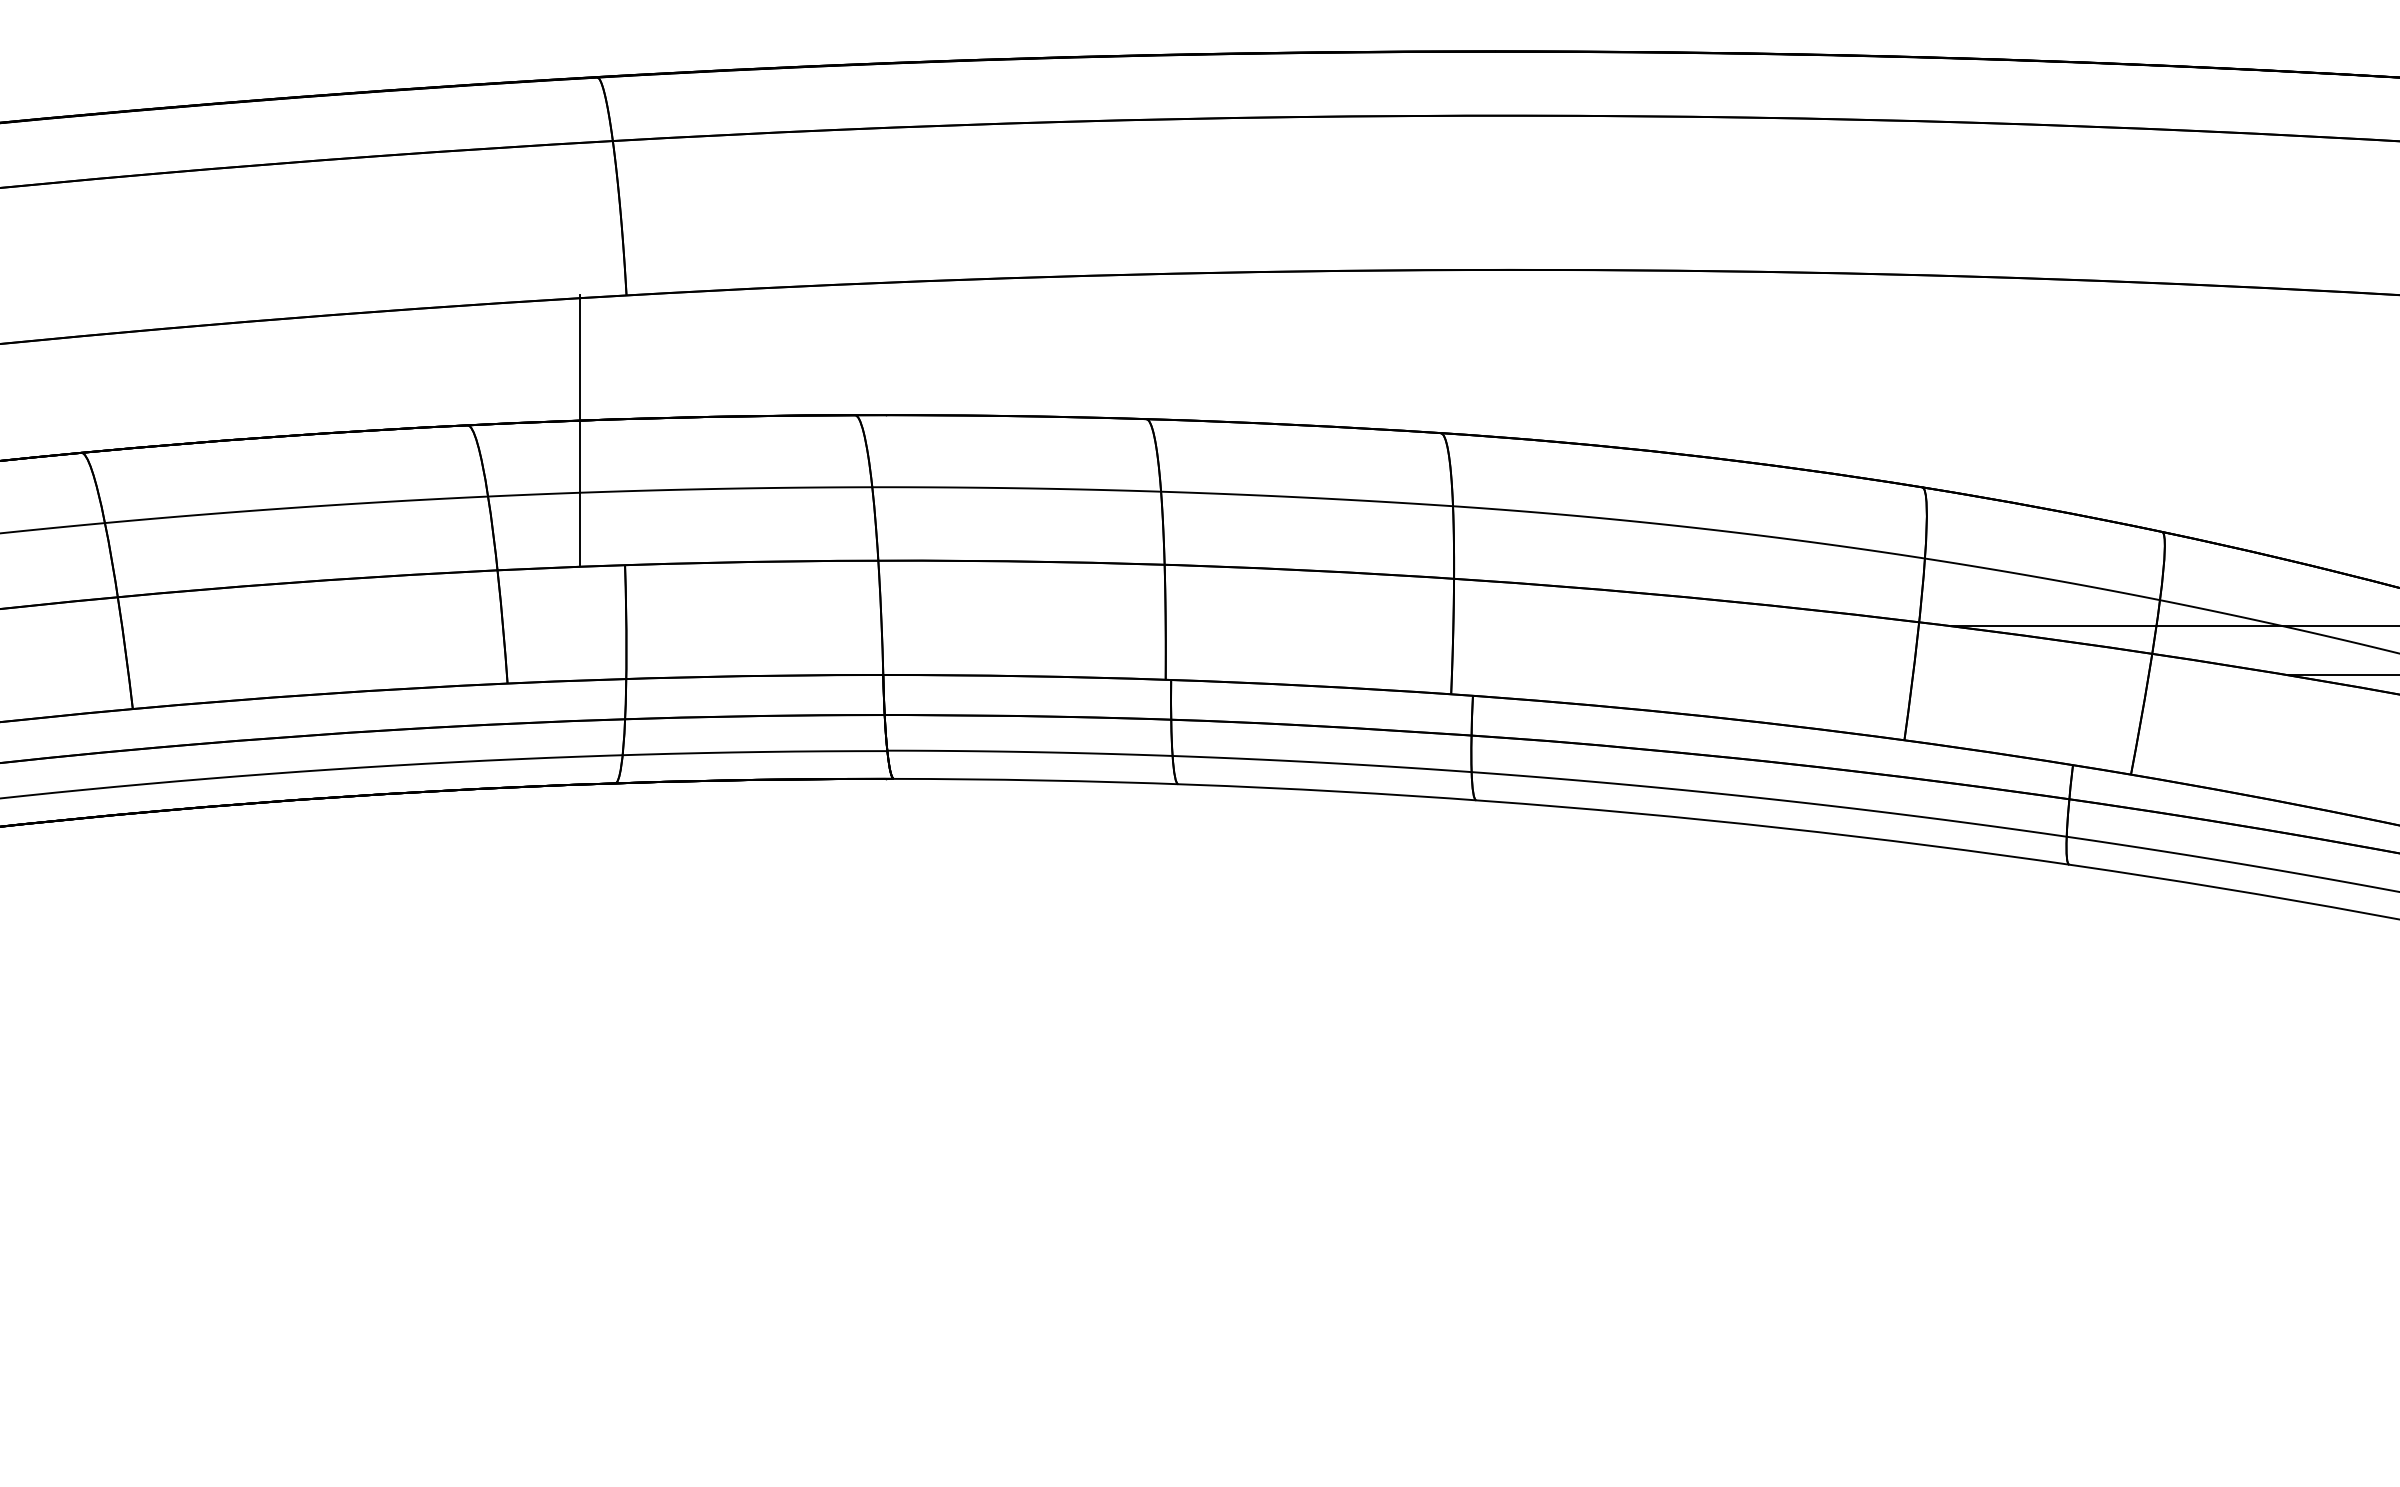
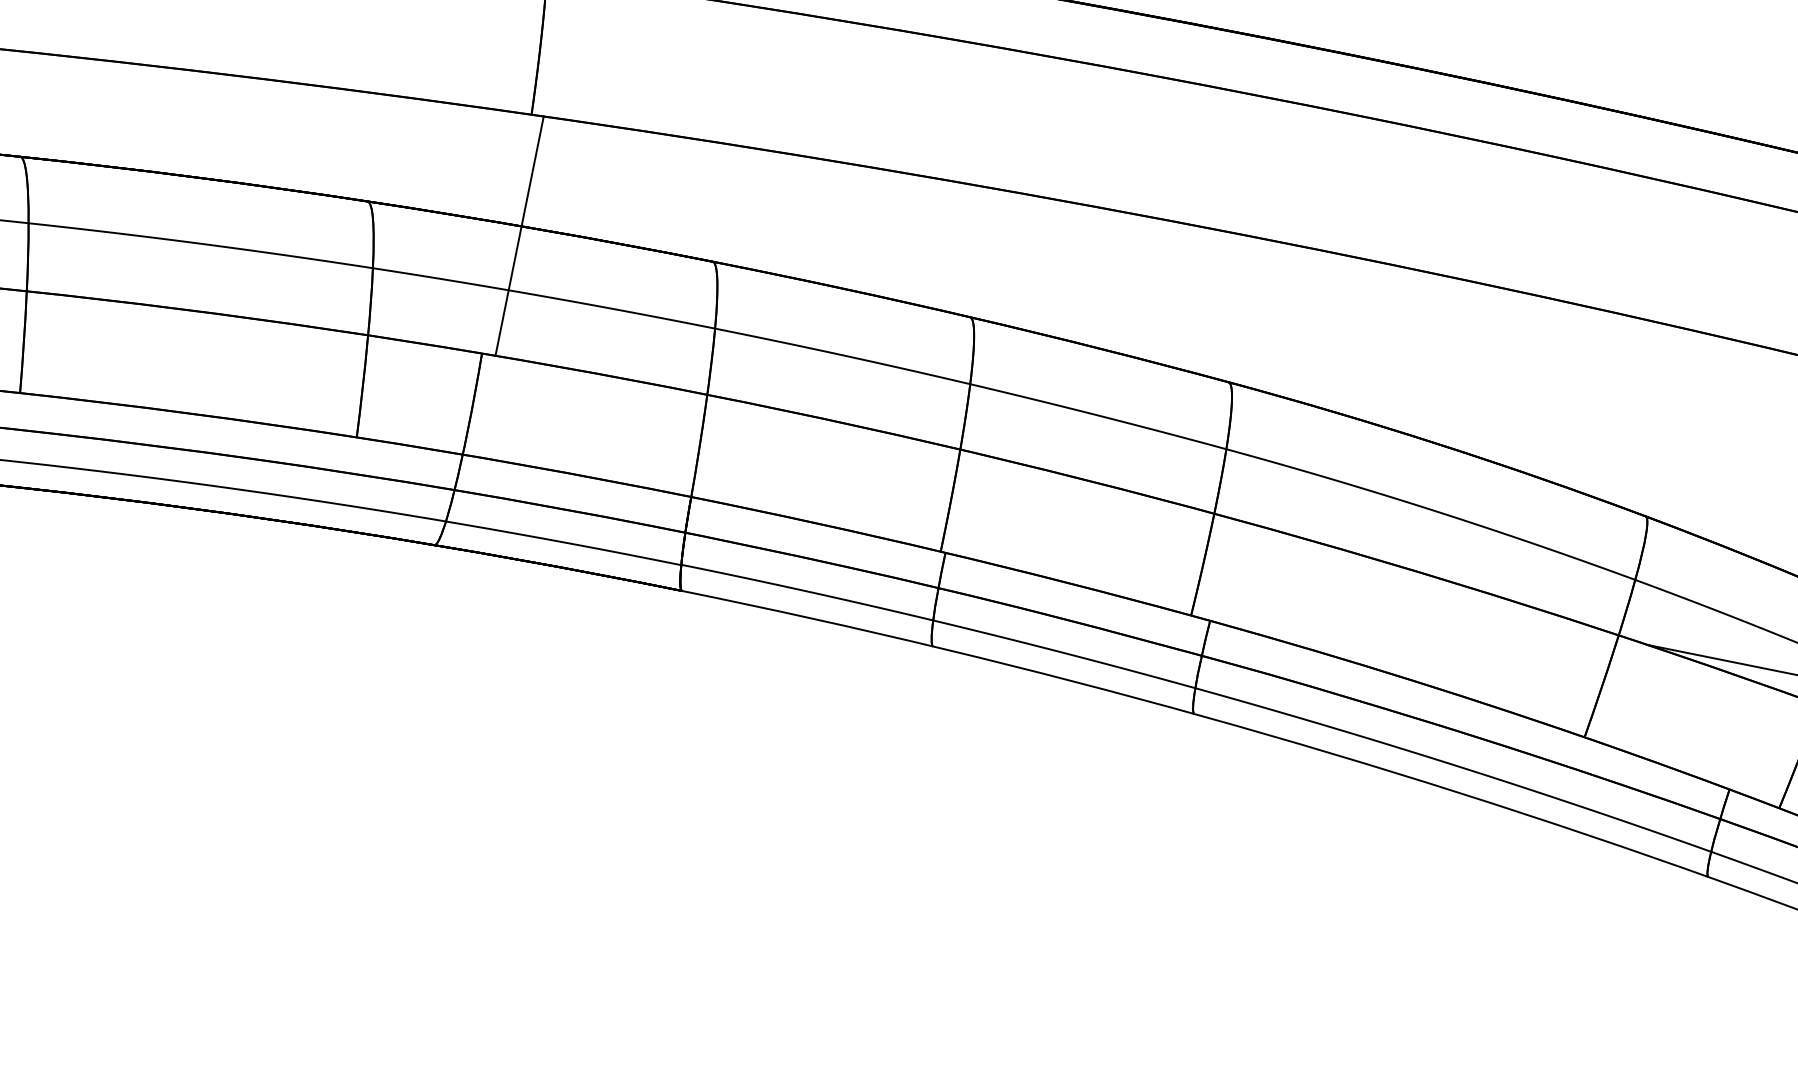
line: (580, 429) -> (519, 236), moved

